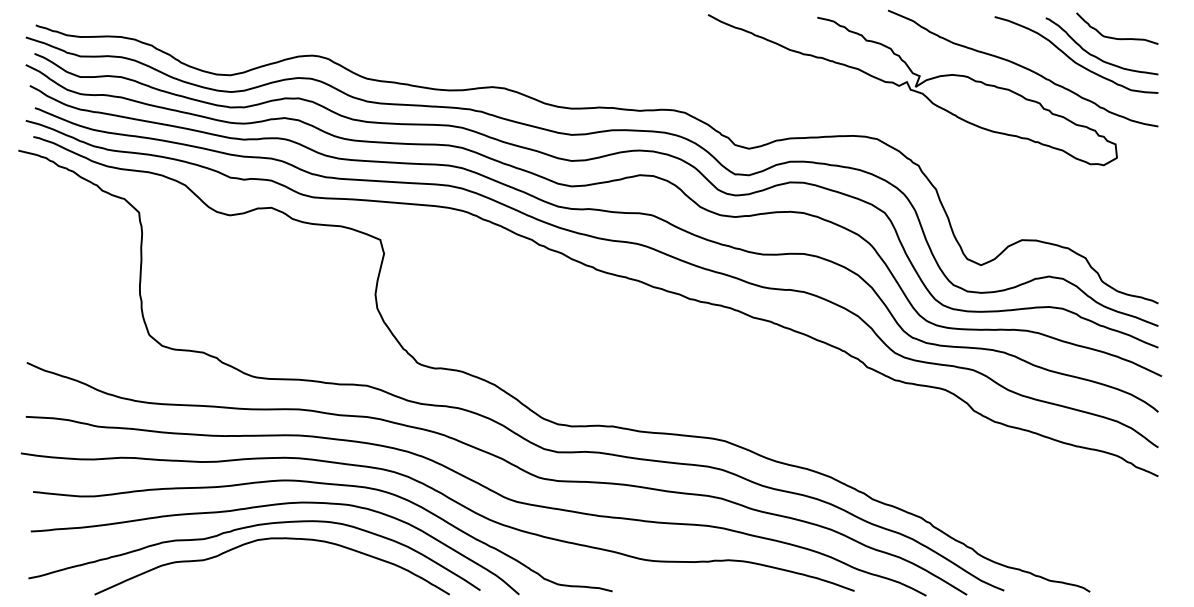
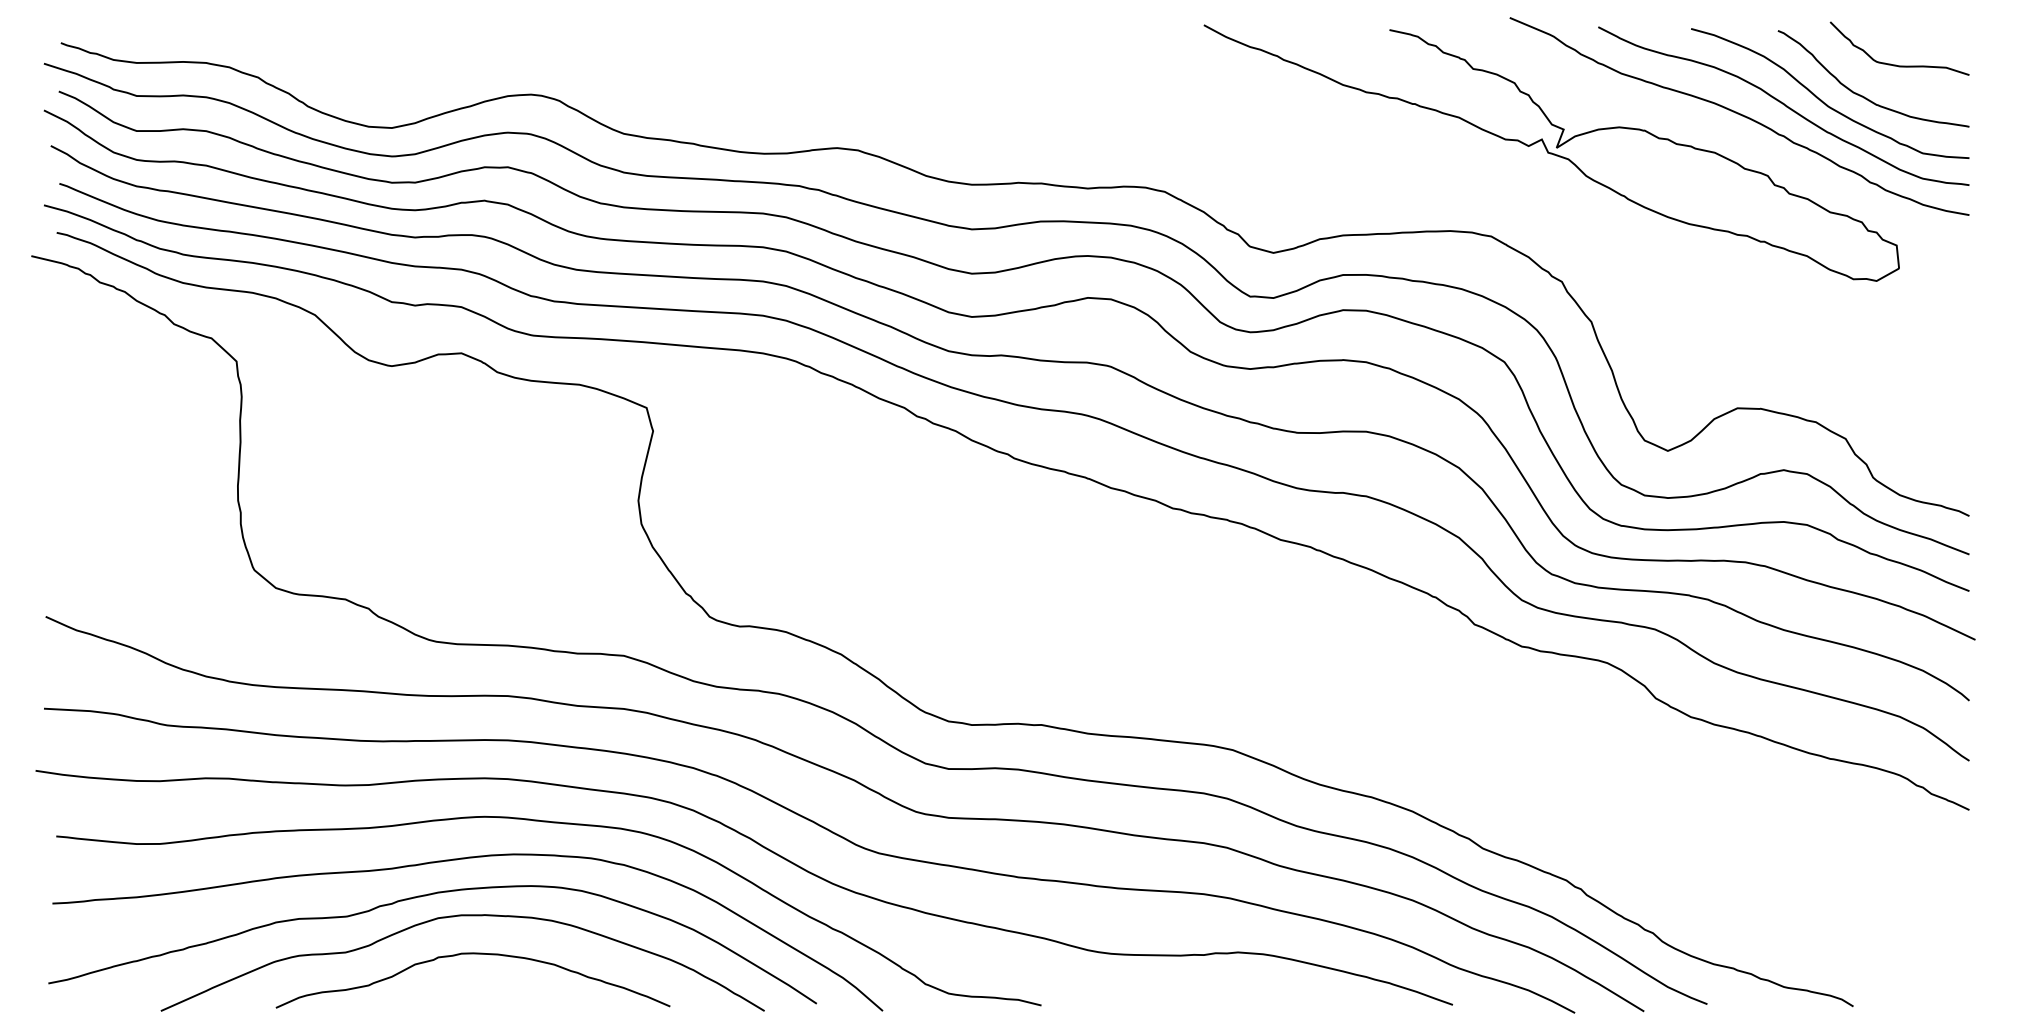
curve: (1048, 61) -> (1782, 104), added
curve: (278, 561) -> (473, 954), added

